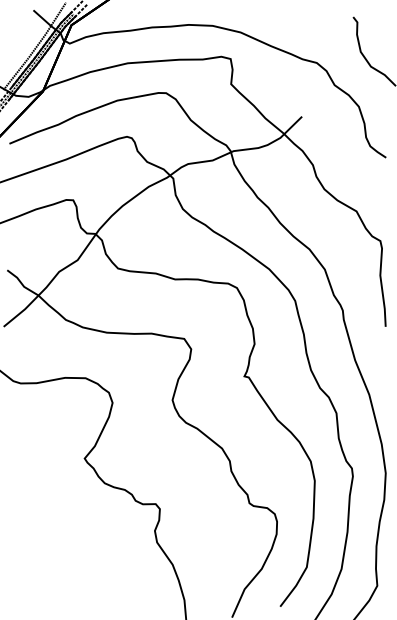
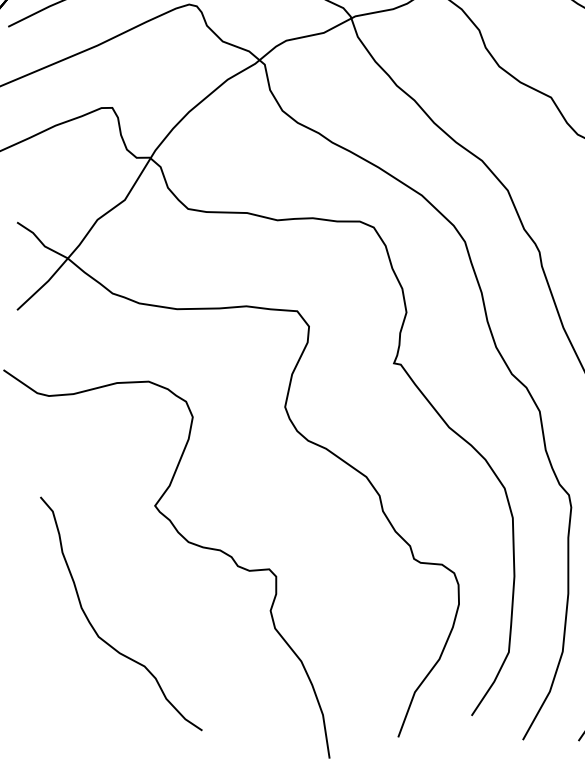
curve: (41, 535) -> (95, 628), added

